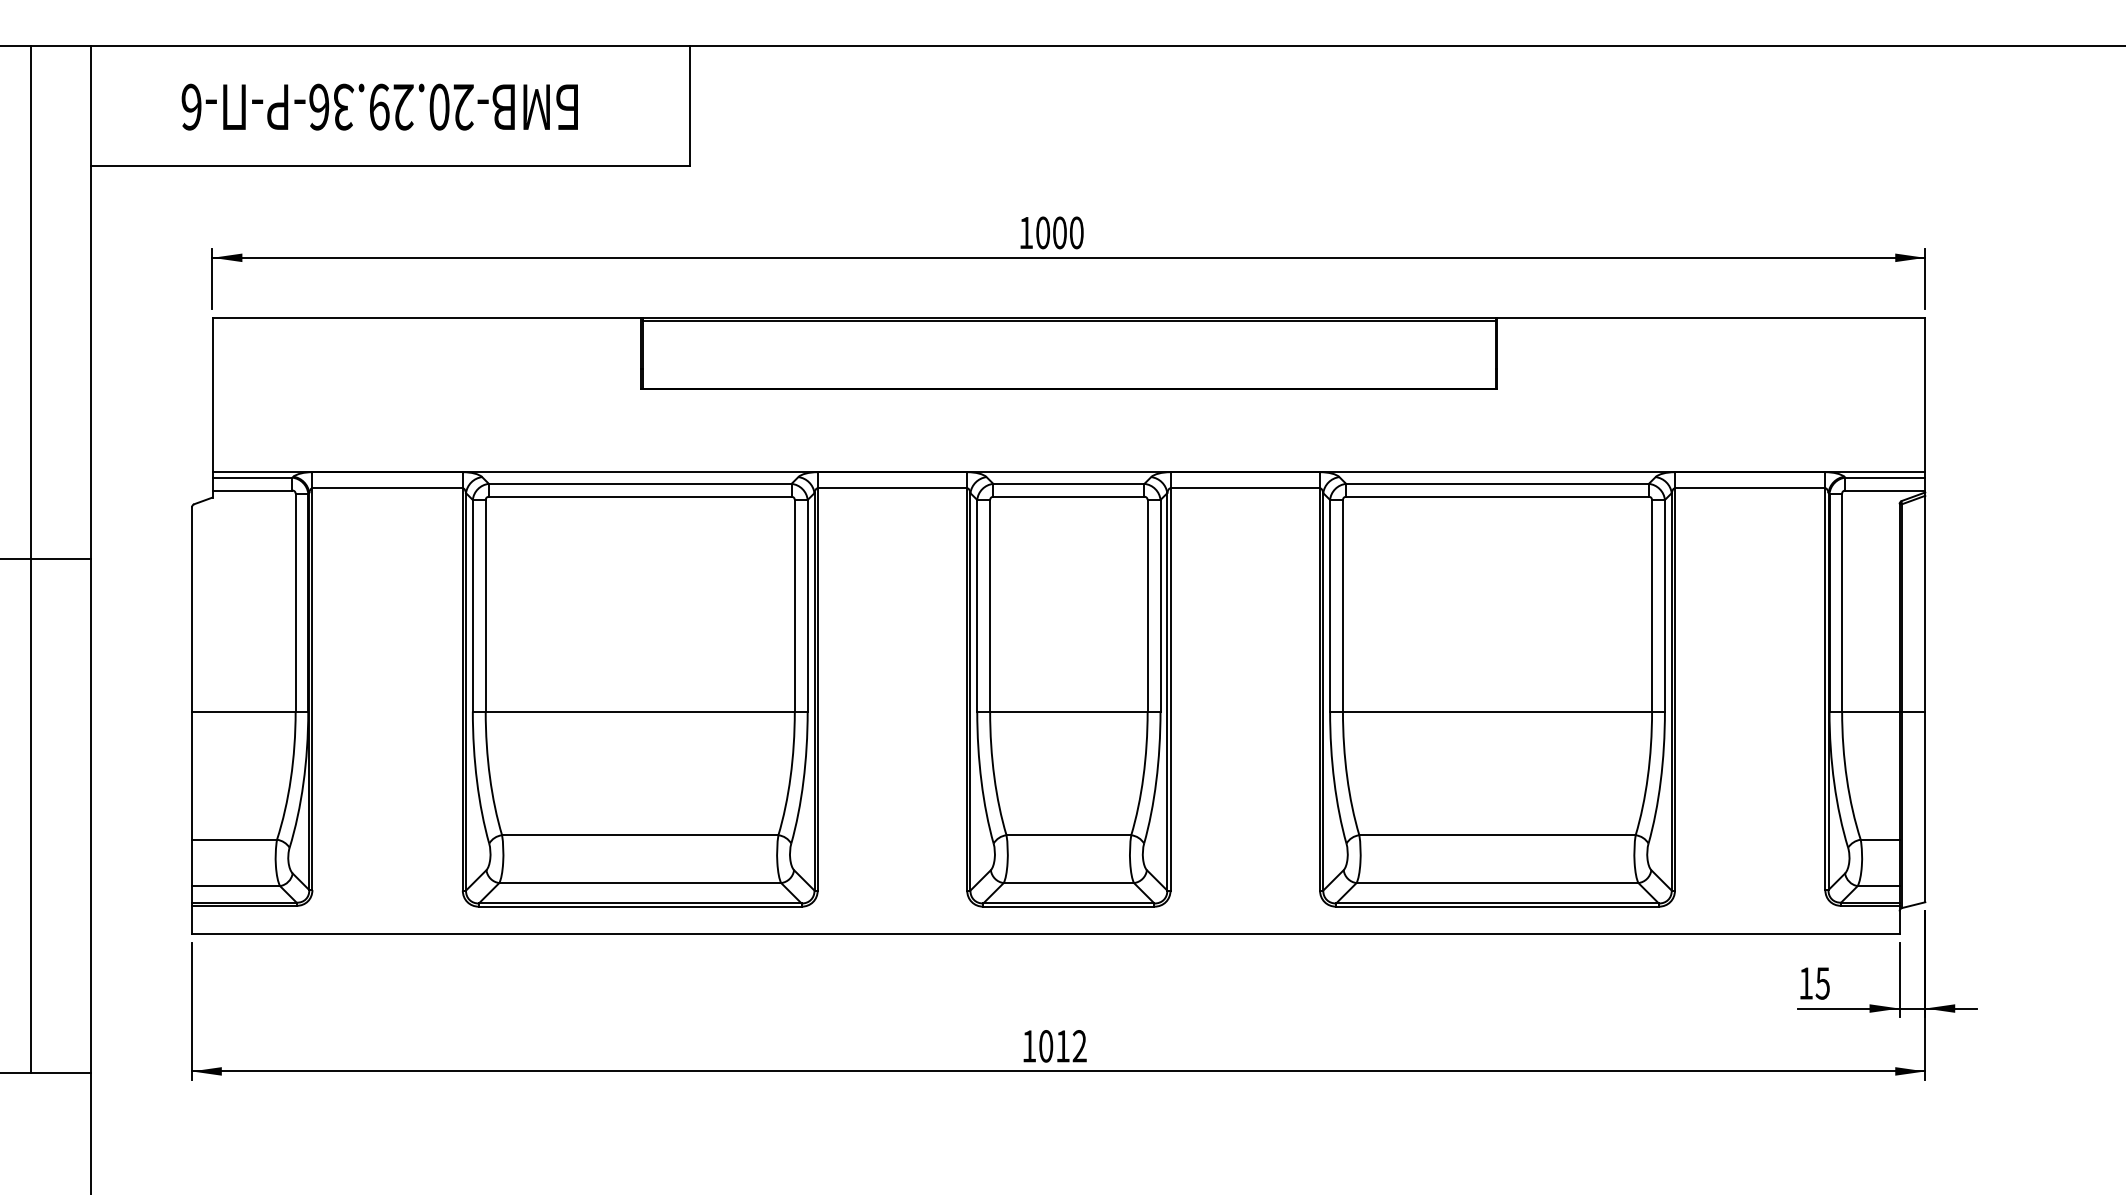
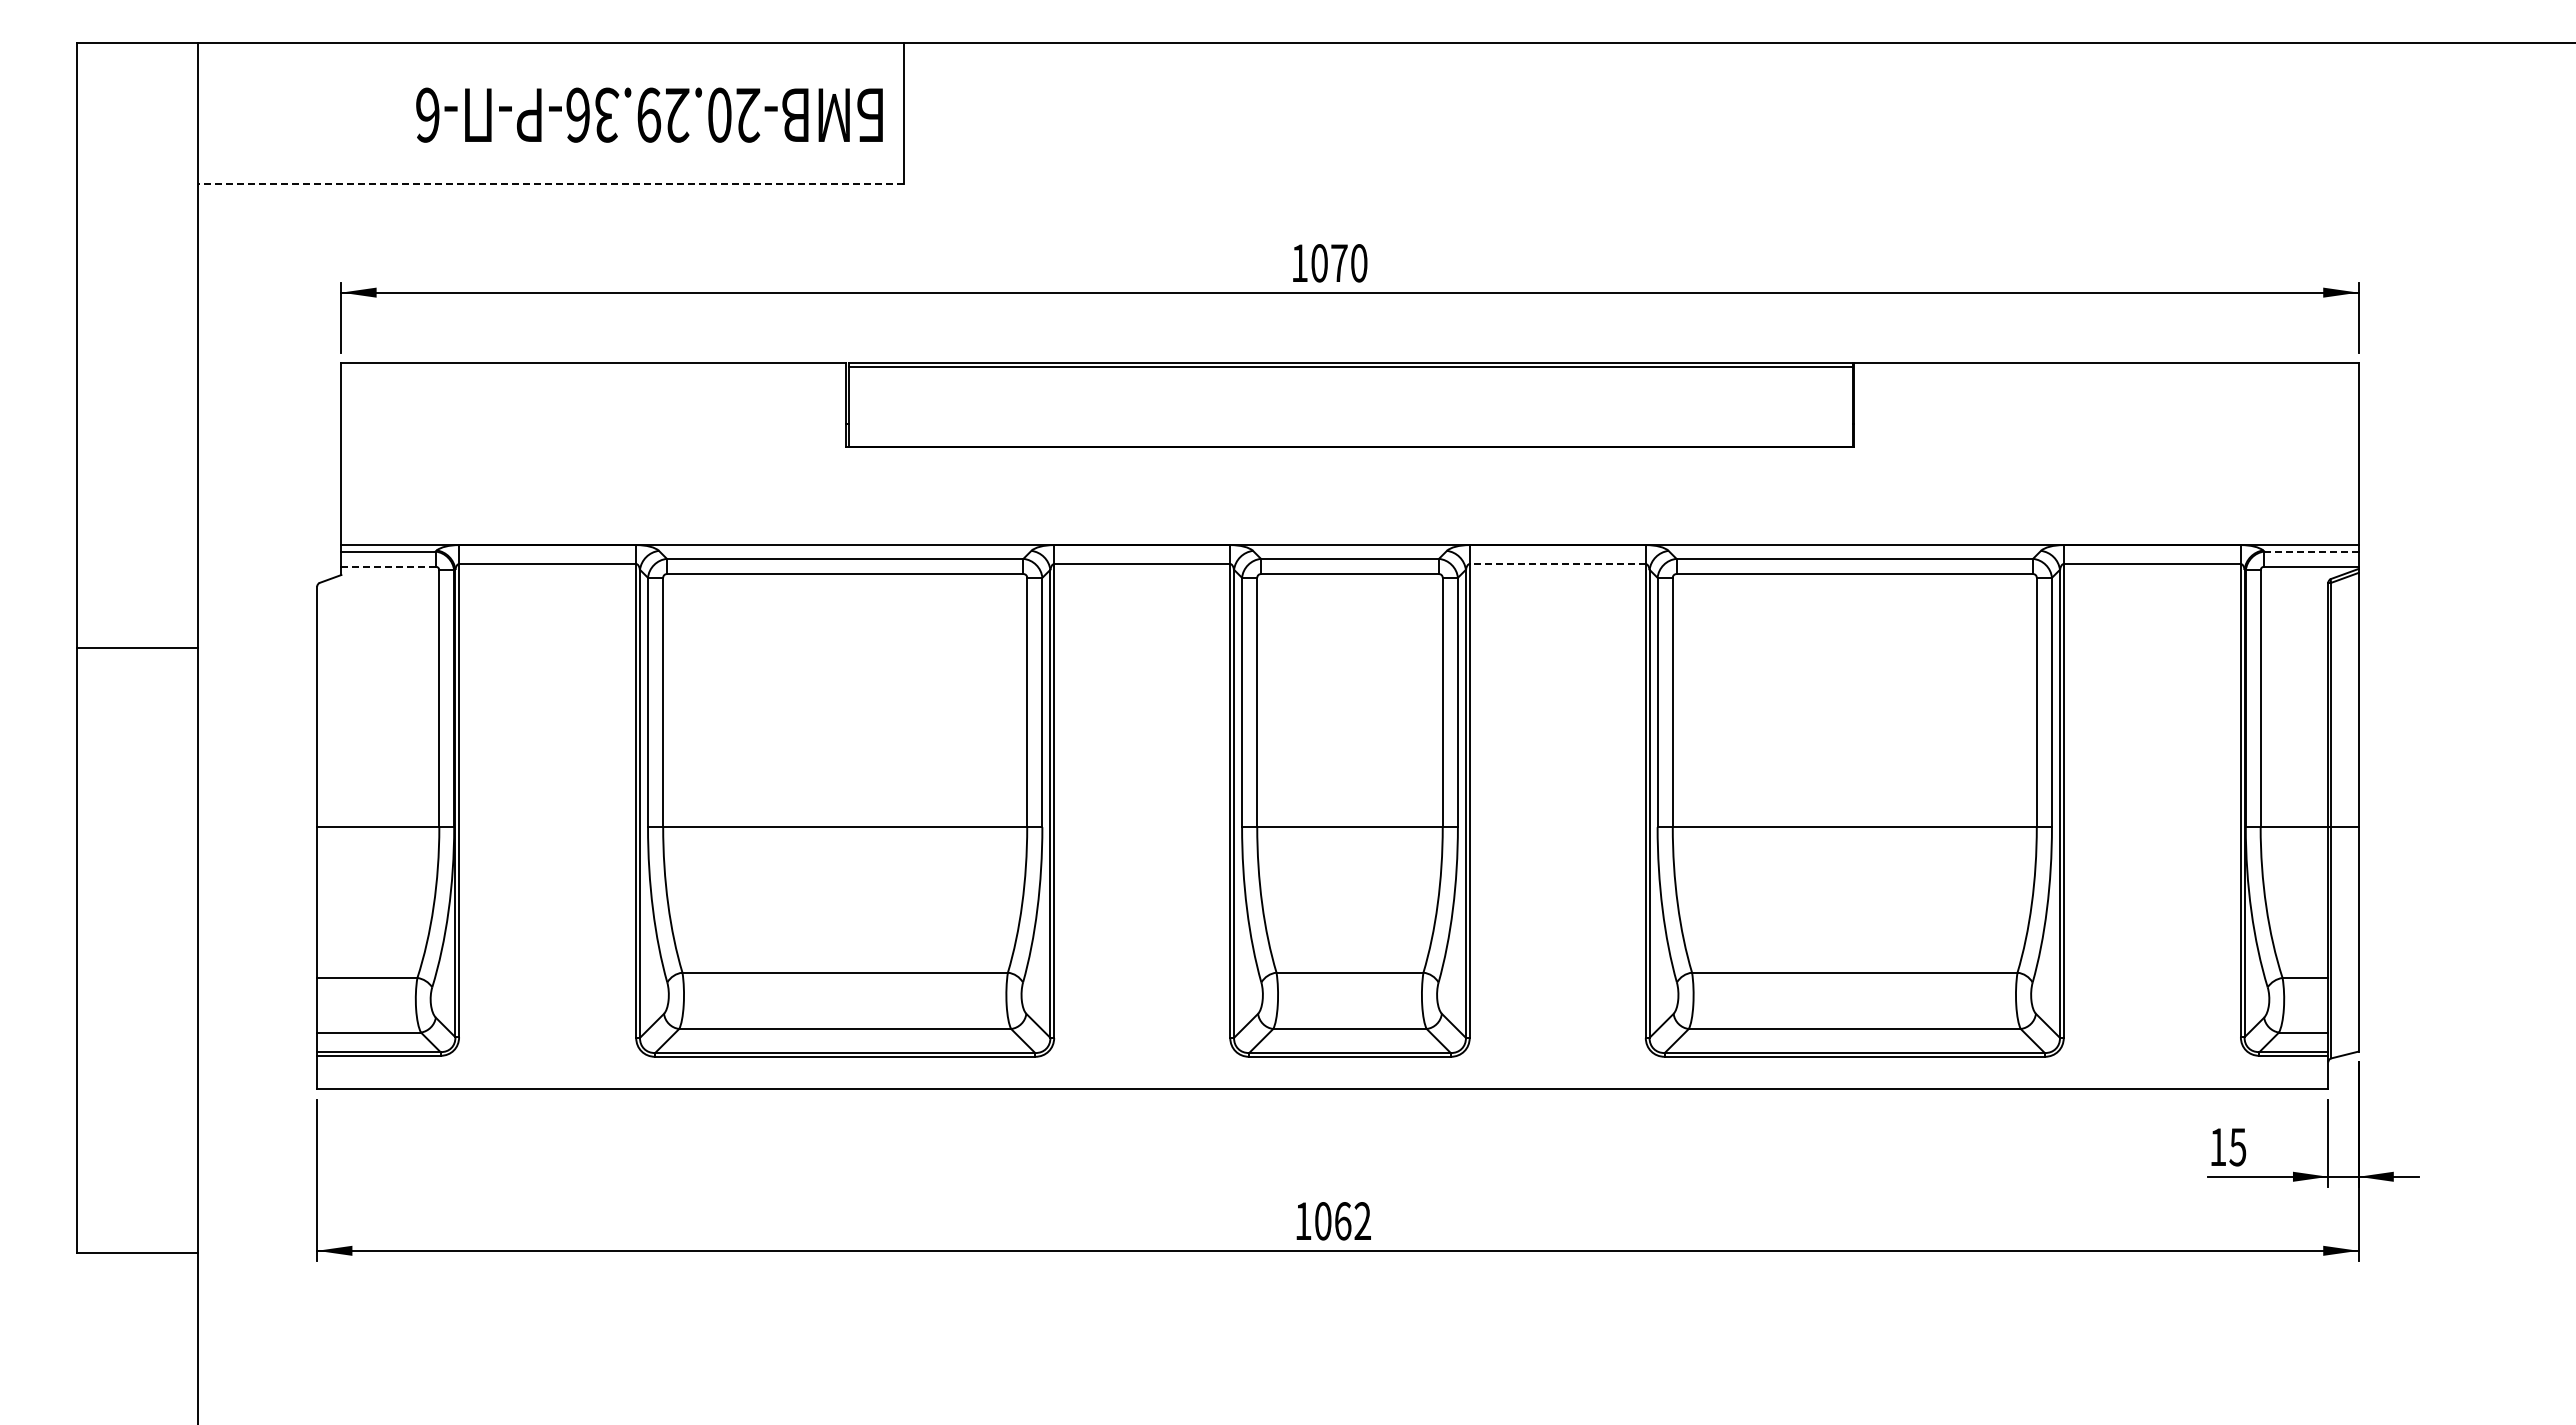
text: (379, 106) -> (649, 114), moved
line: (390, 165) -> (550, 183), solid -> dashed
text: (1059, 233) -> (1339, 263), 1000 -> 1070
line: (1886, 477) -> (2312, 551), solid -> dashed
line: (1245, 488) -> (1557, 564), solid -> dashed
line: (251, 490) -> (387, 566), solid -> dashed
line: (30, 559) -> (127, 647), removed
text: (1063, 1046) -> (1343, 1221), 1012 -> 1062

